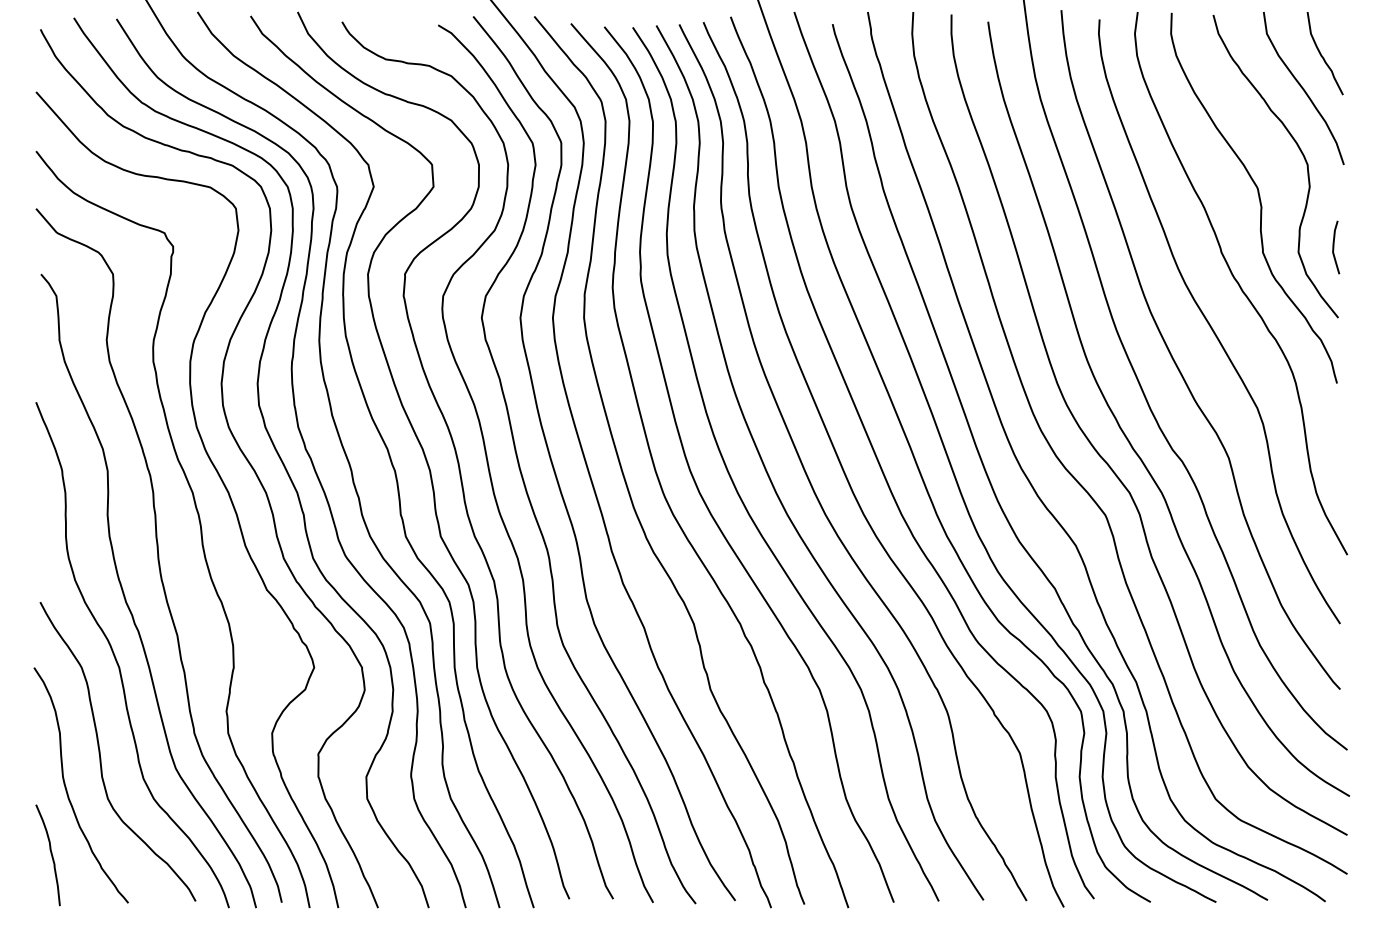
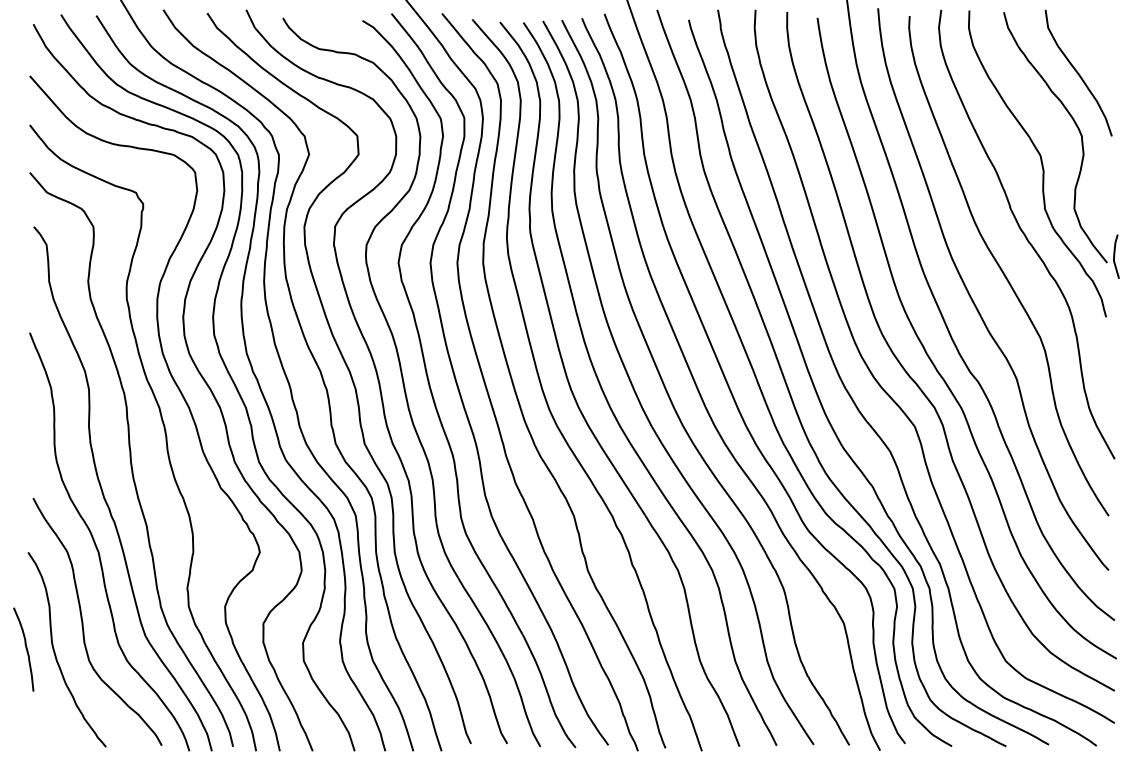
curve: (1322, 55) -> (1094, 45), removed
curve: (1334, 246) -> (1115, 255), moved
curve: (50, 853) -> (25, 648), moved

